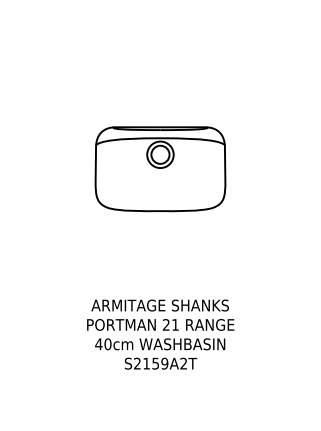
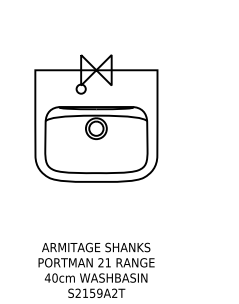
part: (160, 141) -> (96, 118), added

